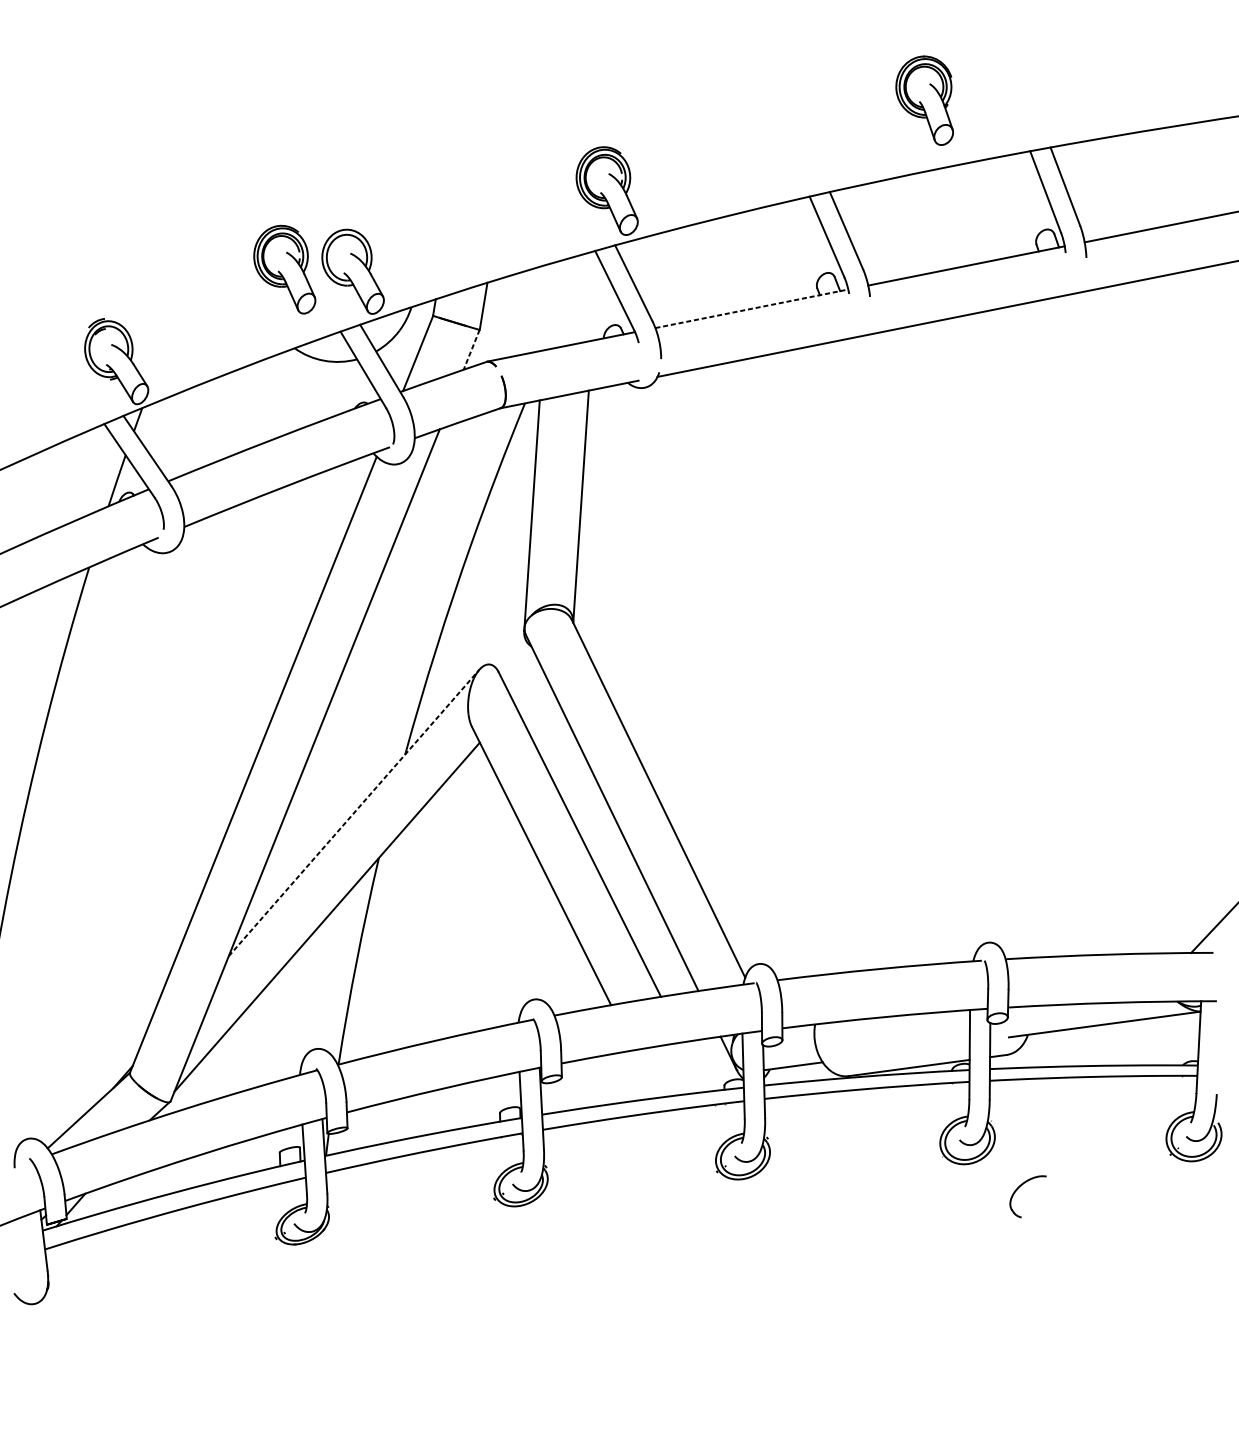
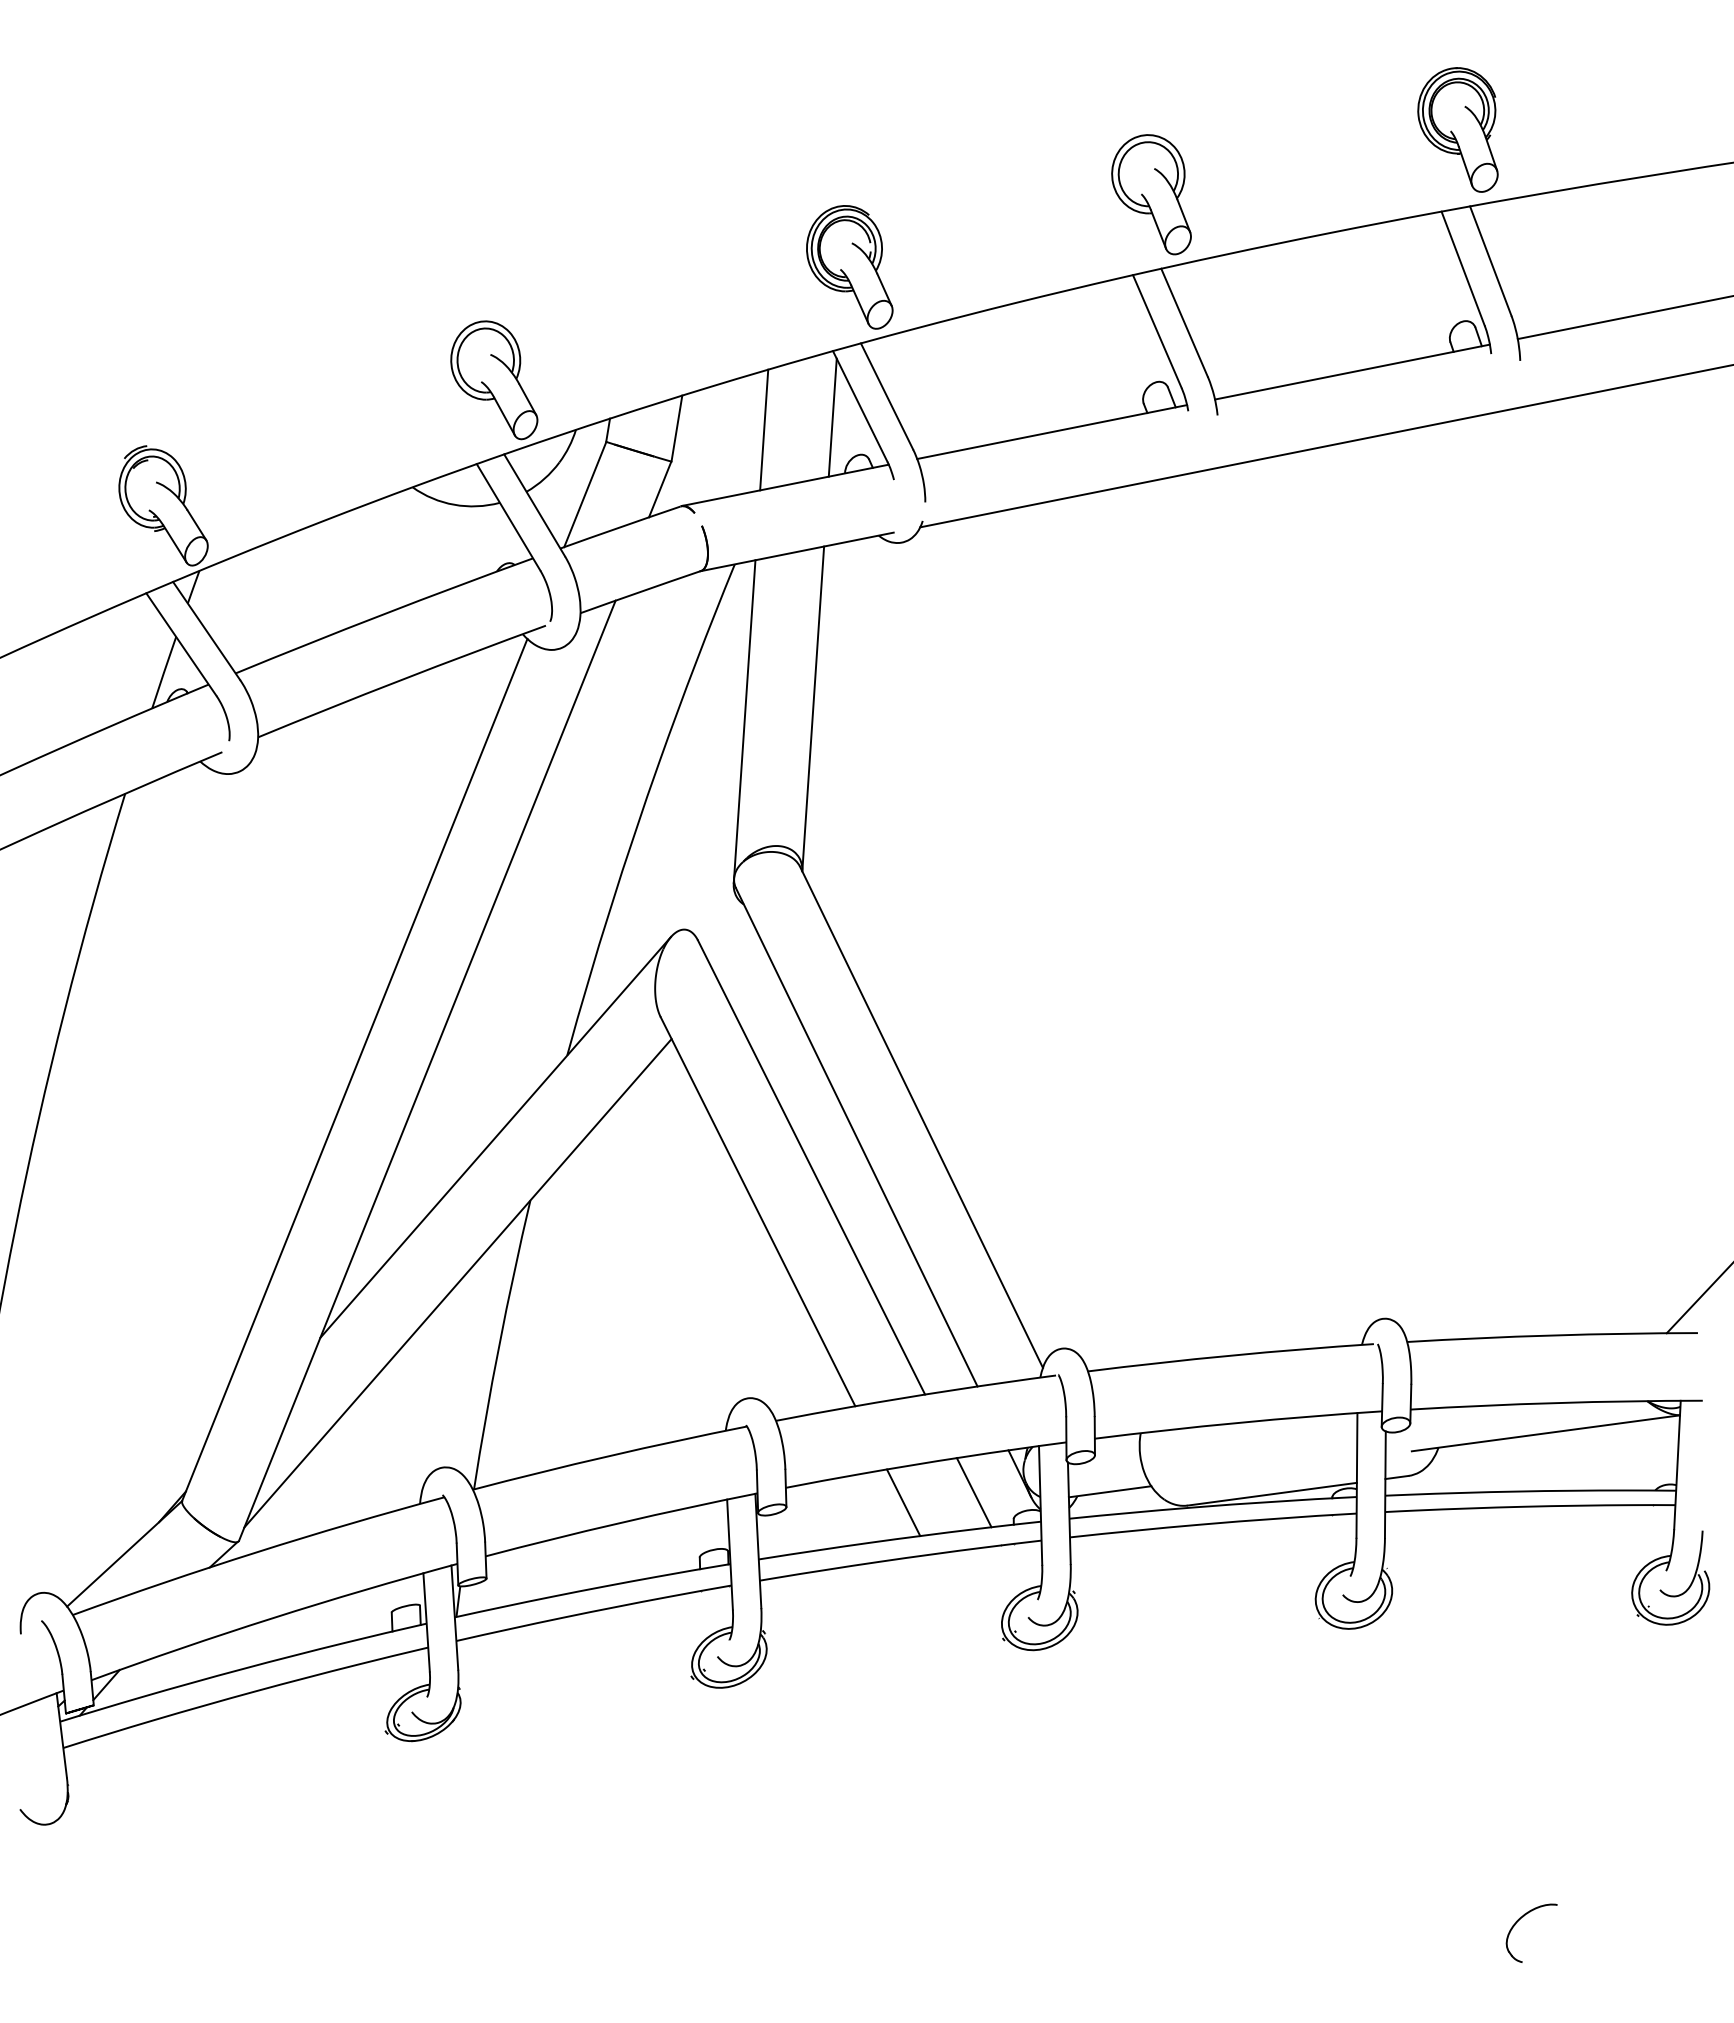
part: (924, 100) -> (1457, 129), moved
part: (822, 139) -> (1151, 194), added
part: (284, 269) -> (398, 377), removed
line: (594, 298) -> (832, 417), added
line: (546, 306) -> (764, 429), added
line: (752, 309) -> (1052, 432), dashed -> solid
line: (471, 349) -> (660, 489), dashed -> solid
line: (354, 813) -> (496, 1137), dashed -> solid
line: (695, 1066) -> (973, 1492), added
line: (645, 1073) -> (903, 1502), added
part: (1019, 1187) -> (1519, 1920), moved

